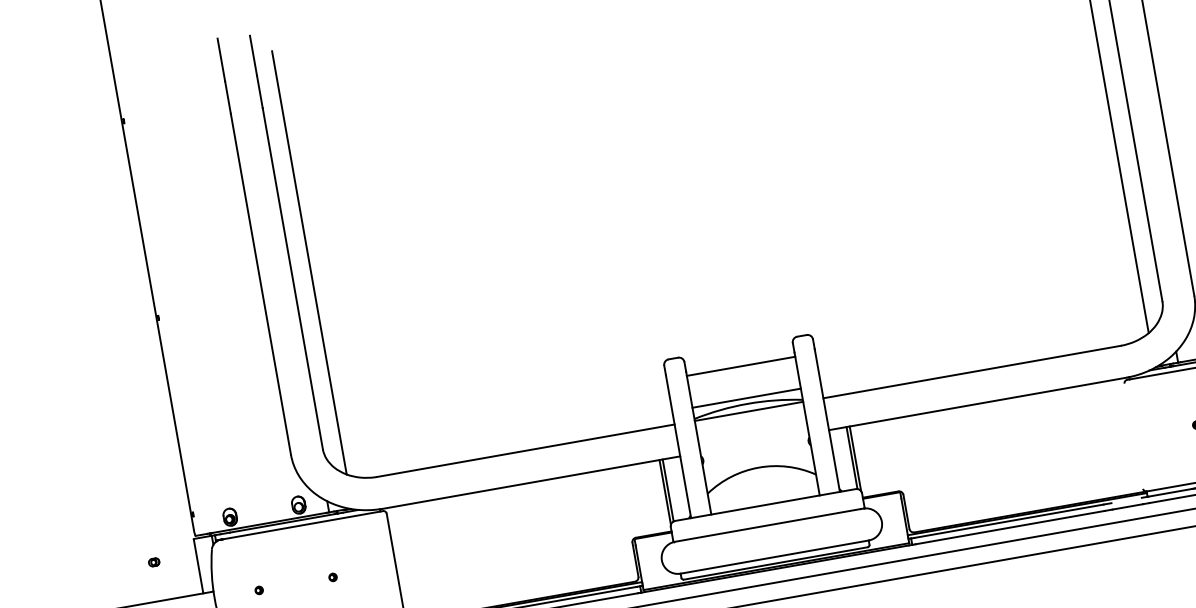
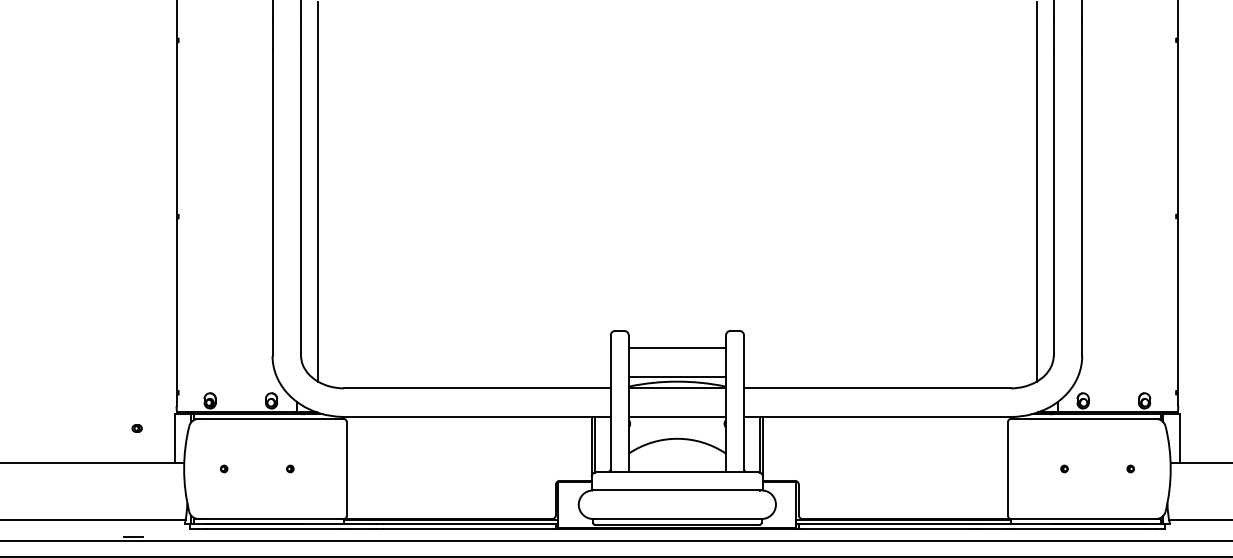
line: (1134, 435) -> (1008, 468), added
line: (753, 442) -> (676, 416), added
line: (1126, 500) -> (991, 523), added

